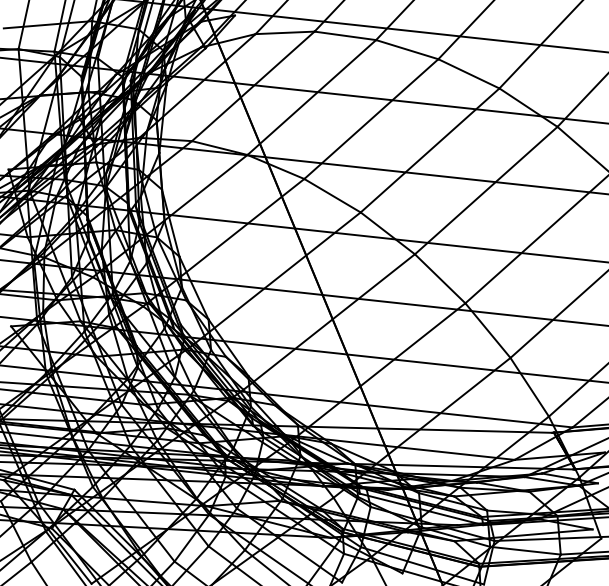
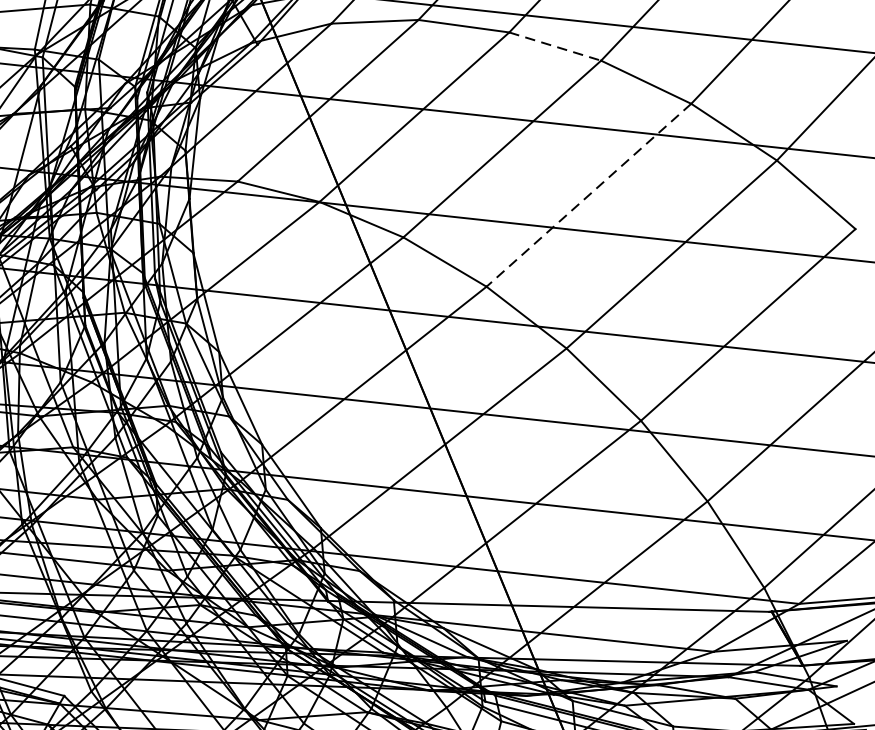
line: (407, 49) -> (555, 46), solid -> dashed
line: (429, 150) -> (588, 195), solid -> dashed

